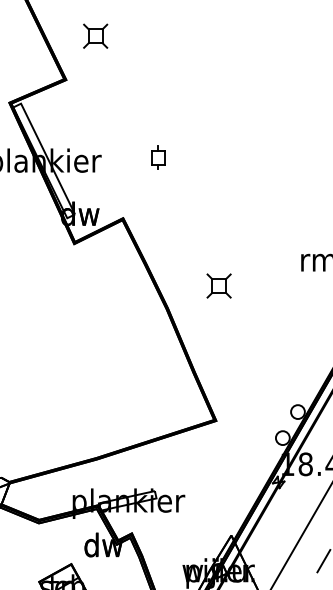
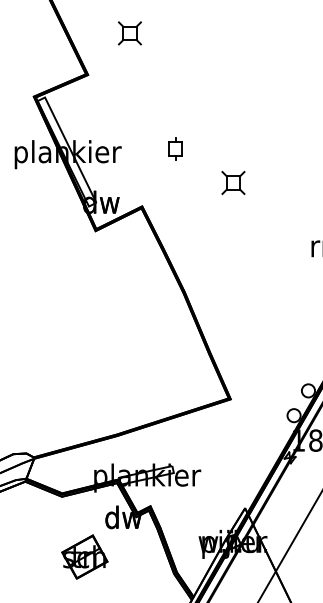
part: (95, 36) -> (129, 33), moved
part: (219, 285) -> (233, 182), moved

